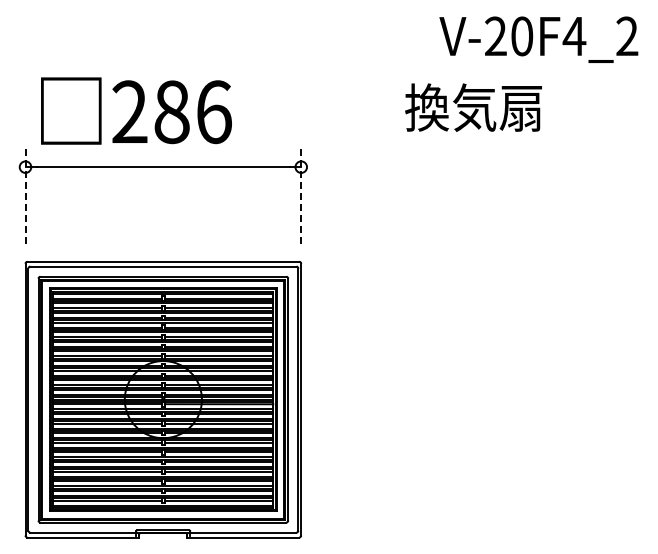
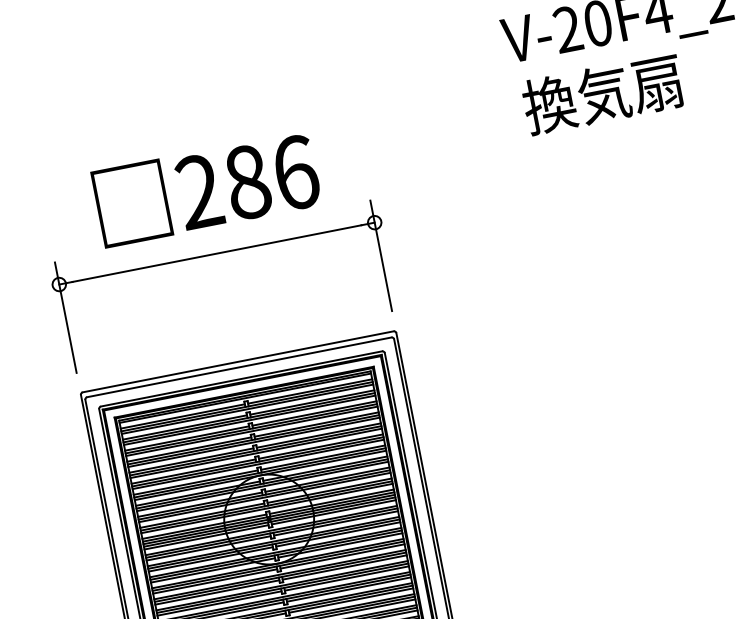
text: (473, 107) -> (602, 93), moved
text: (136, 110) -> (206, 188), moved
line: (25, 195) -> (65, 316), dashed -> solid
line: (301, 195) -> (381, 255), dashed -> solid

